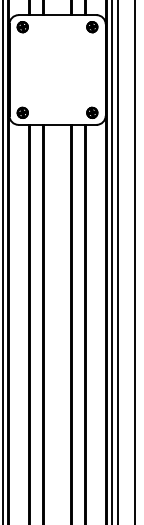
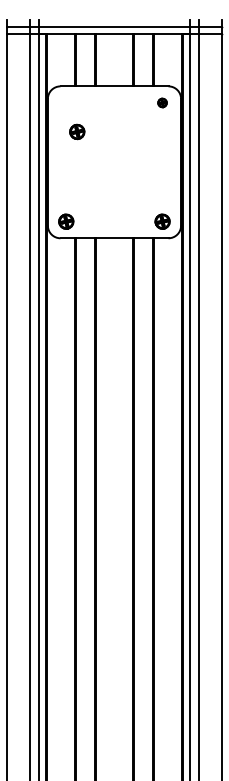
part: (22, 26) -> (77, 131), moved
part: (92, 26) -> (162, 102), size x0.6

